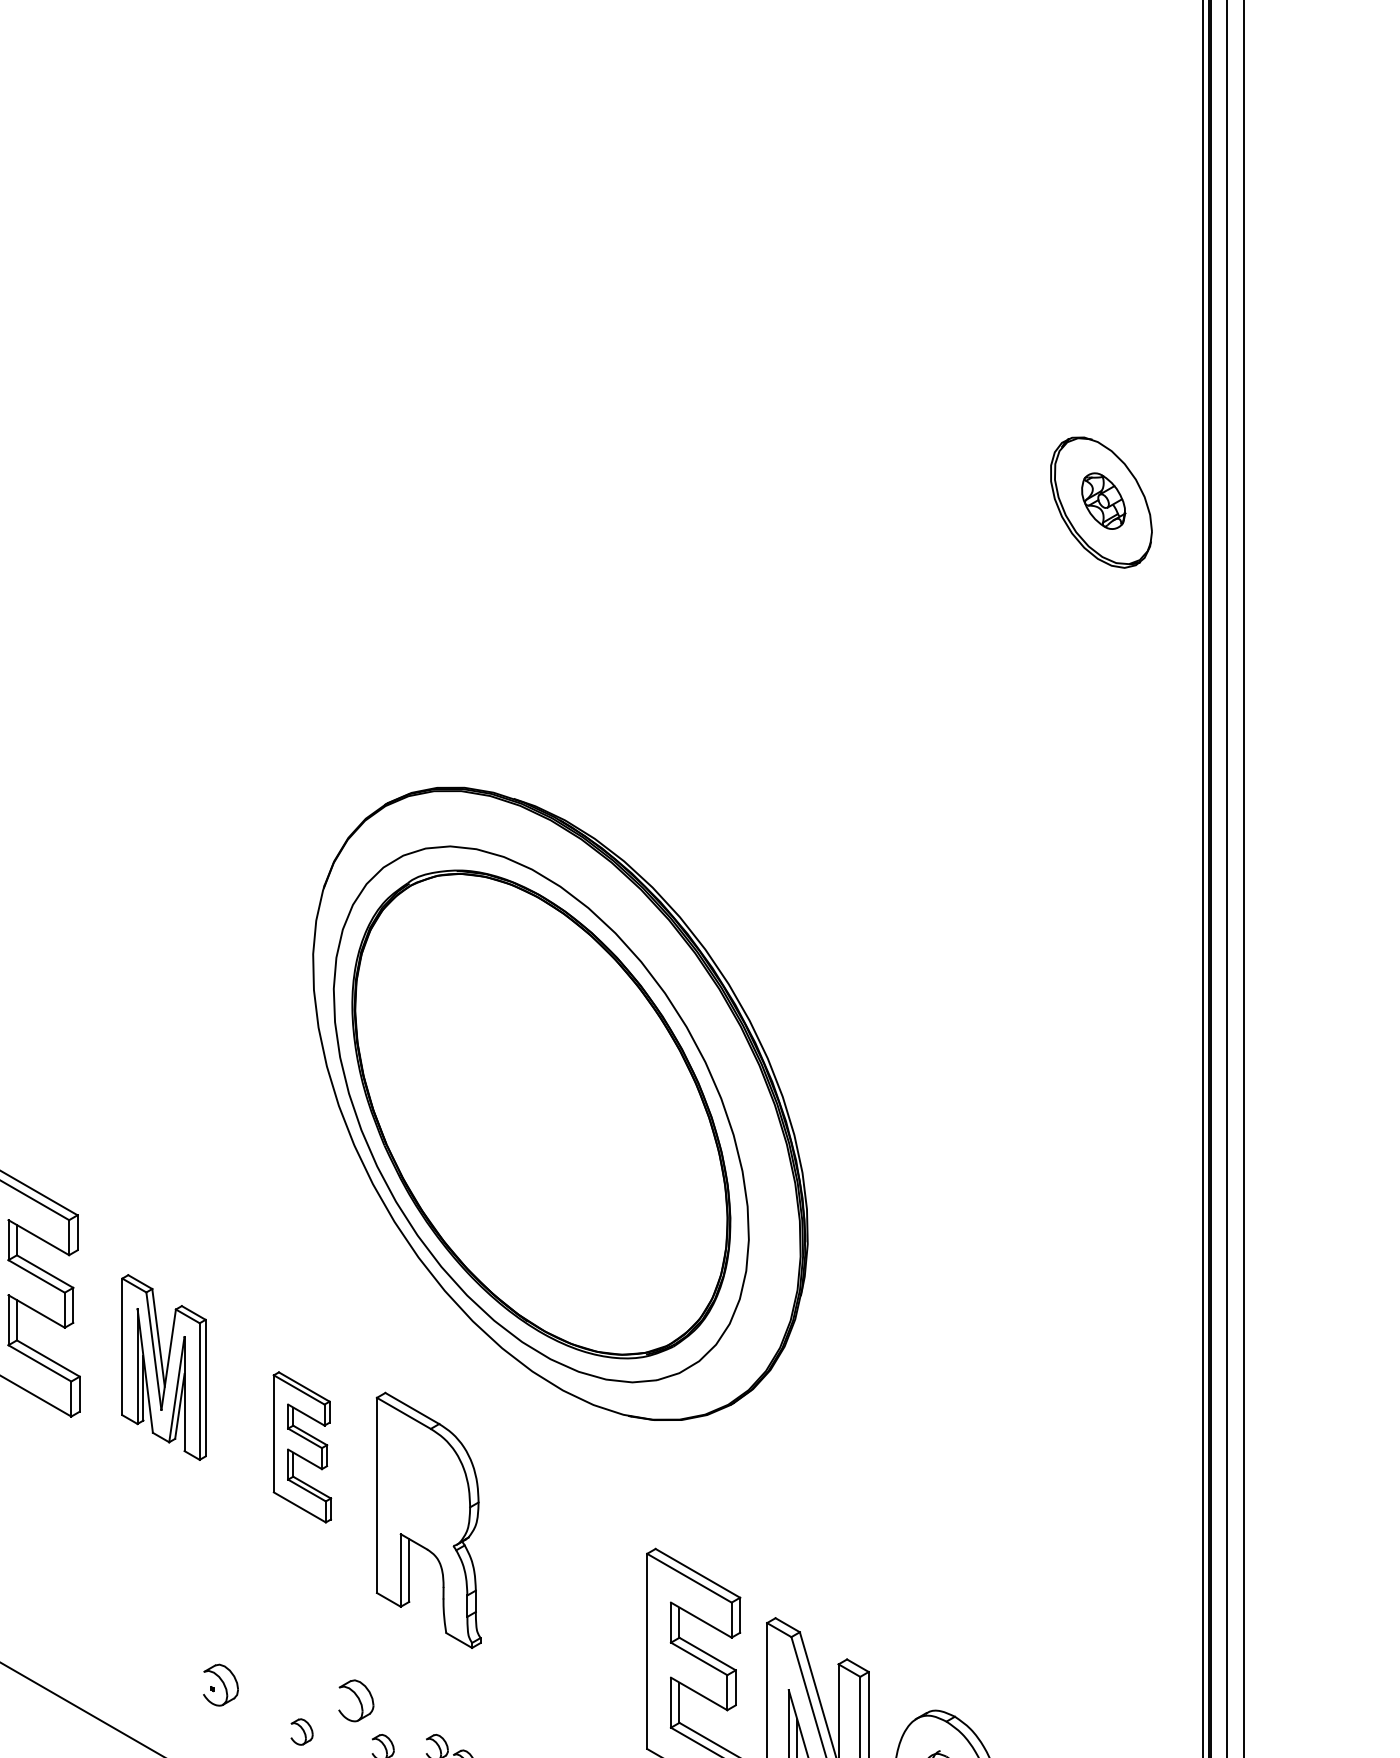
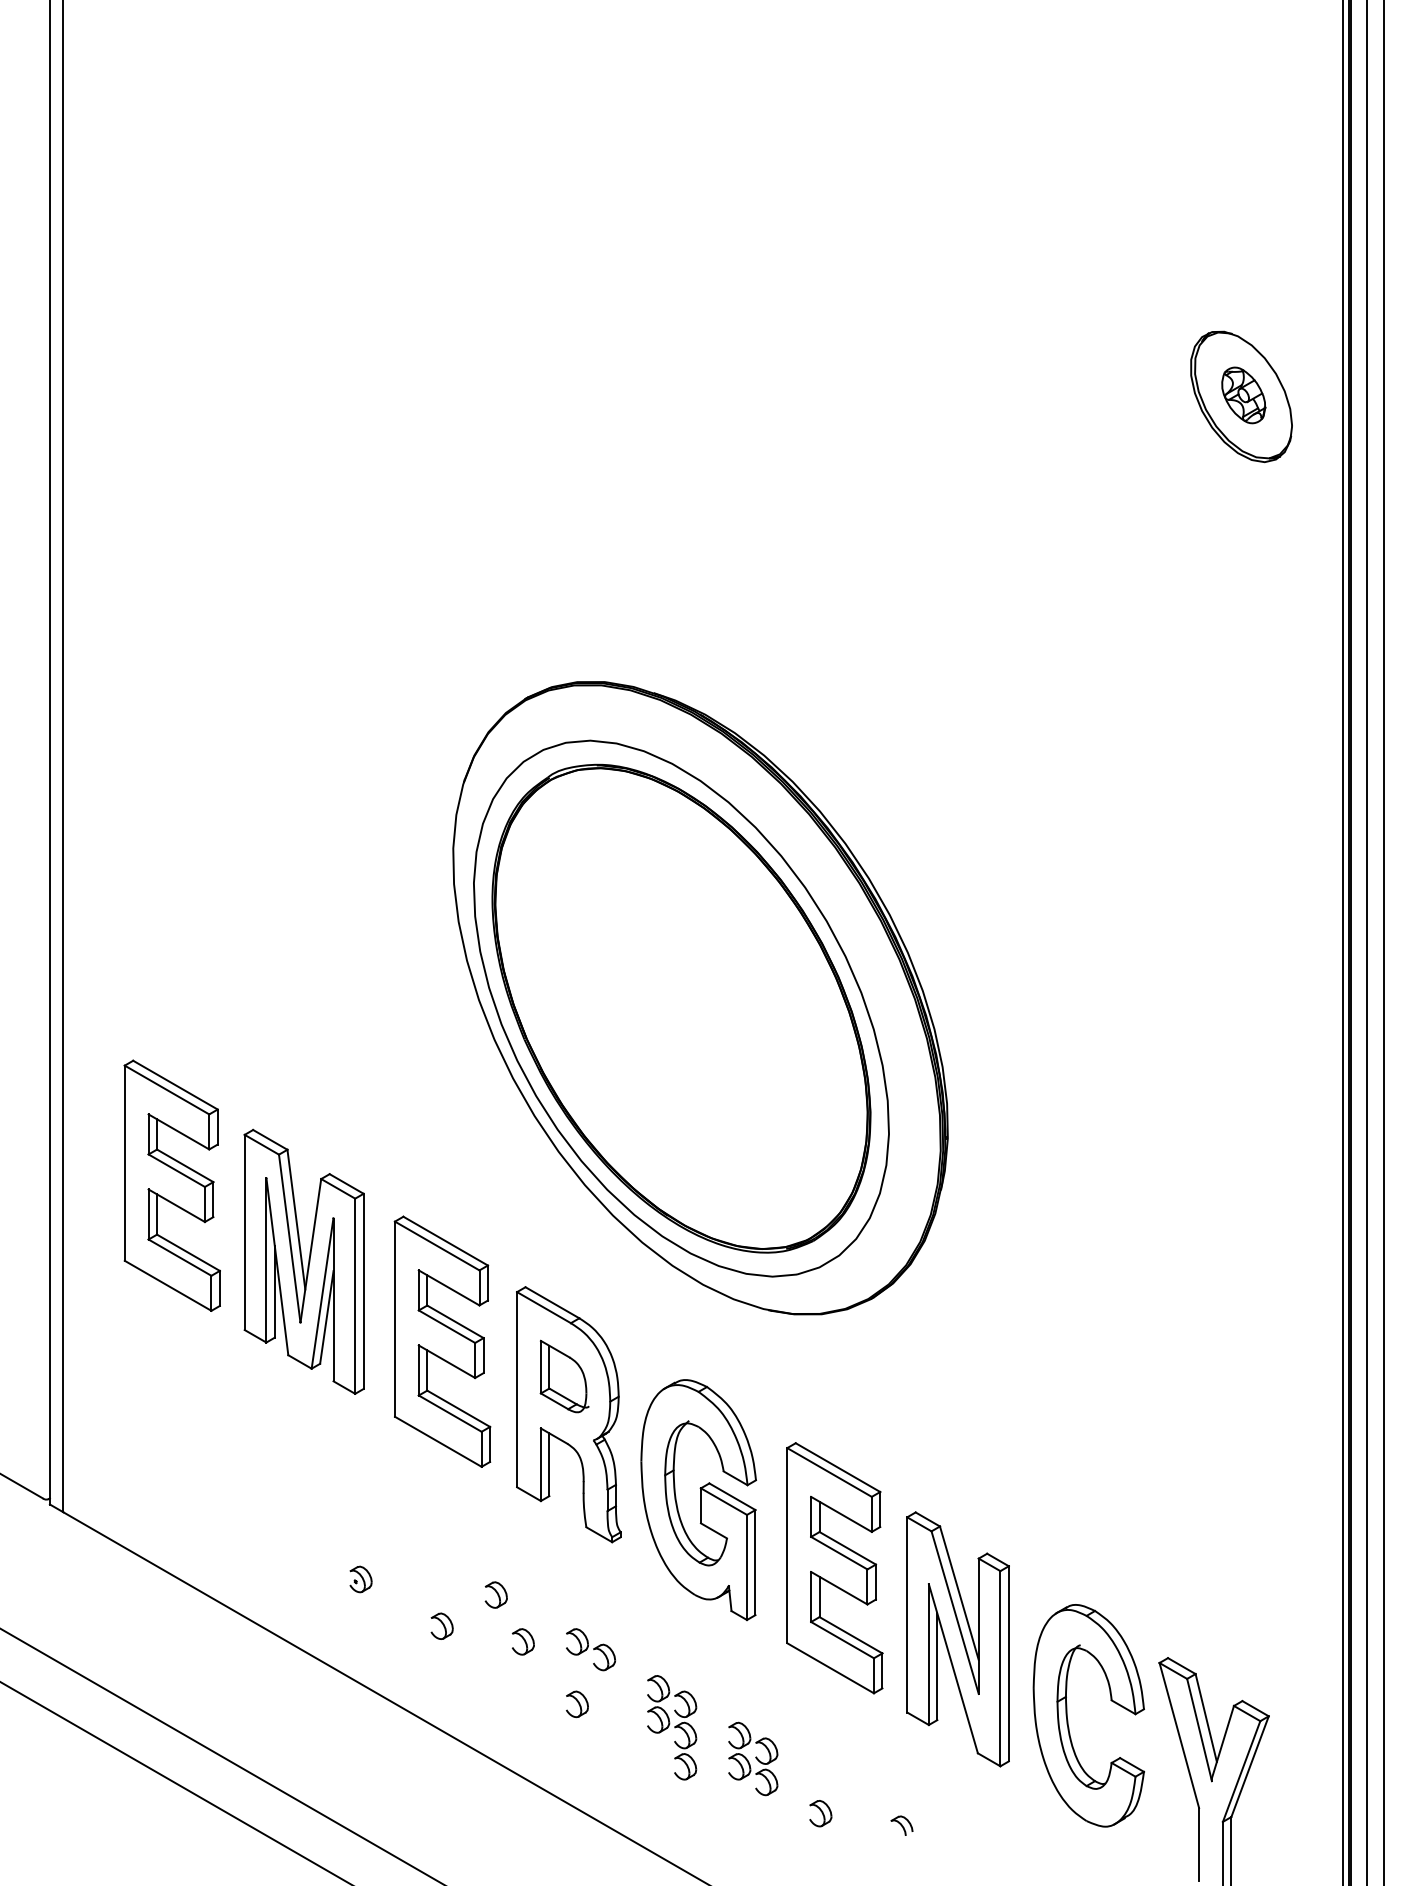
part: (163, 1367) -> (303, 1261), size x1.43
part: (302, 1447) -> (442, 1341), size x1.67
part: (424, 1482) -> (564, 1376), added
part: (558, 1606) -> (698, 1500), added
part: (220, 1685) -> (360, 1579), size x0.62
part: (355, 1700) -> (495, 1594), size x0.62

